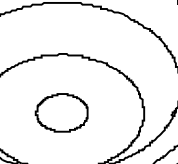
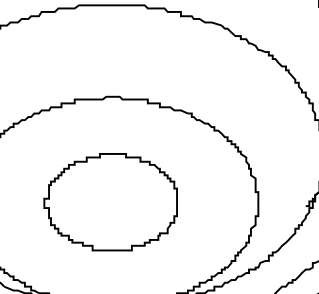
part: (61, 112) -> (110, 201), size x1.43

